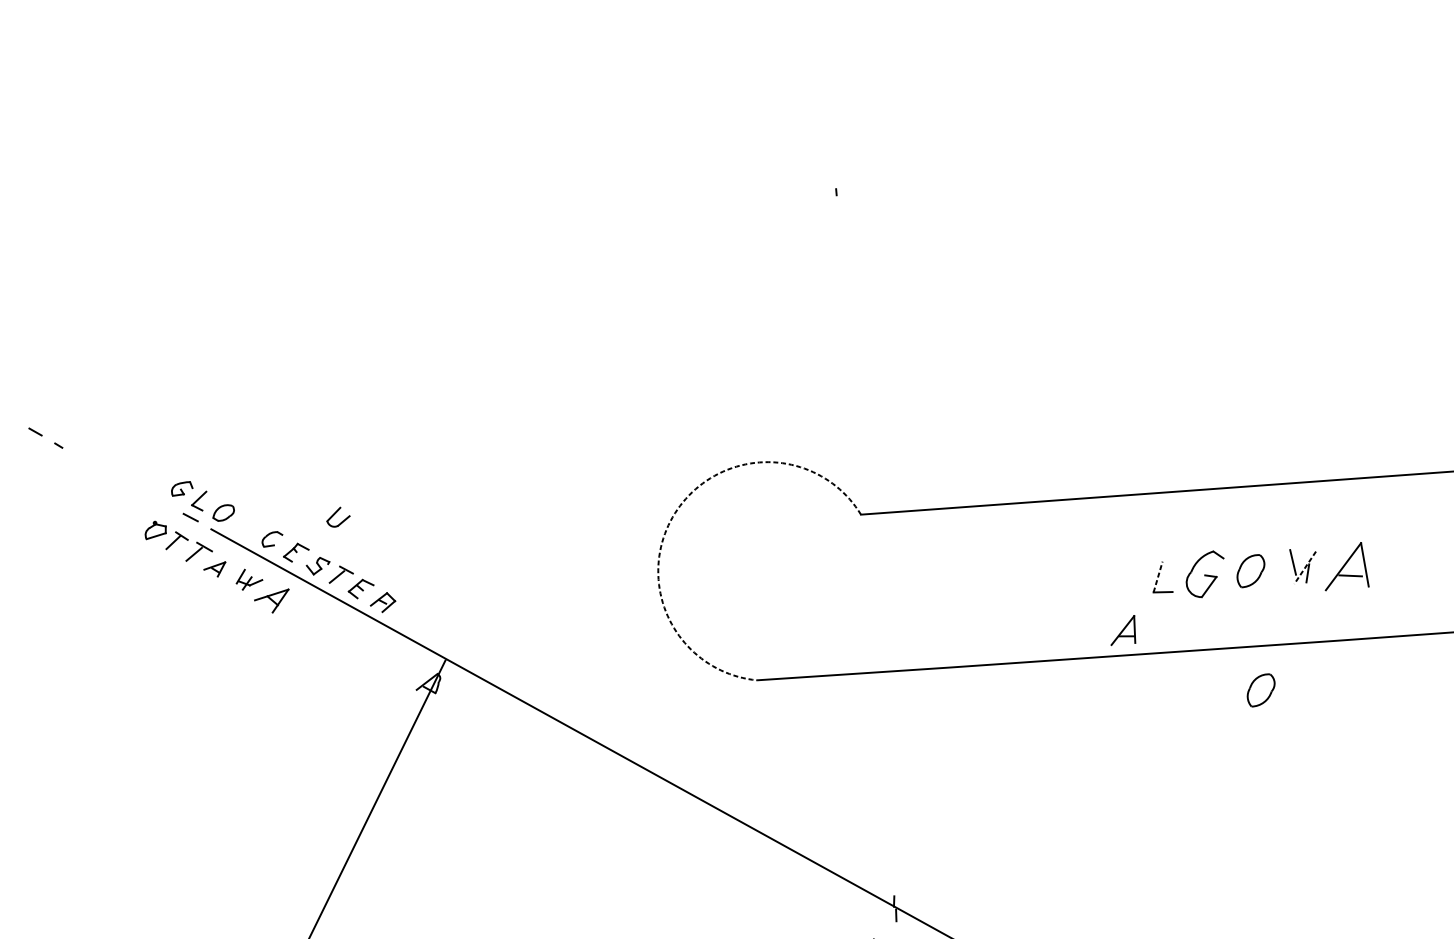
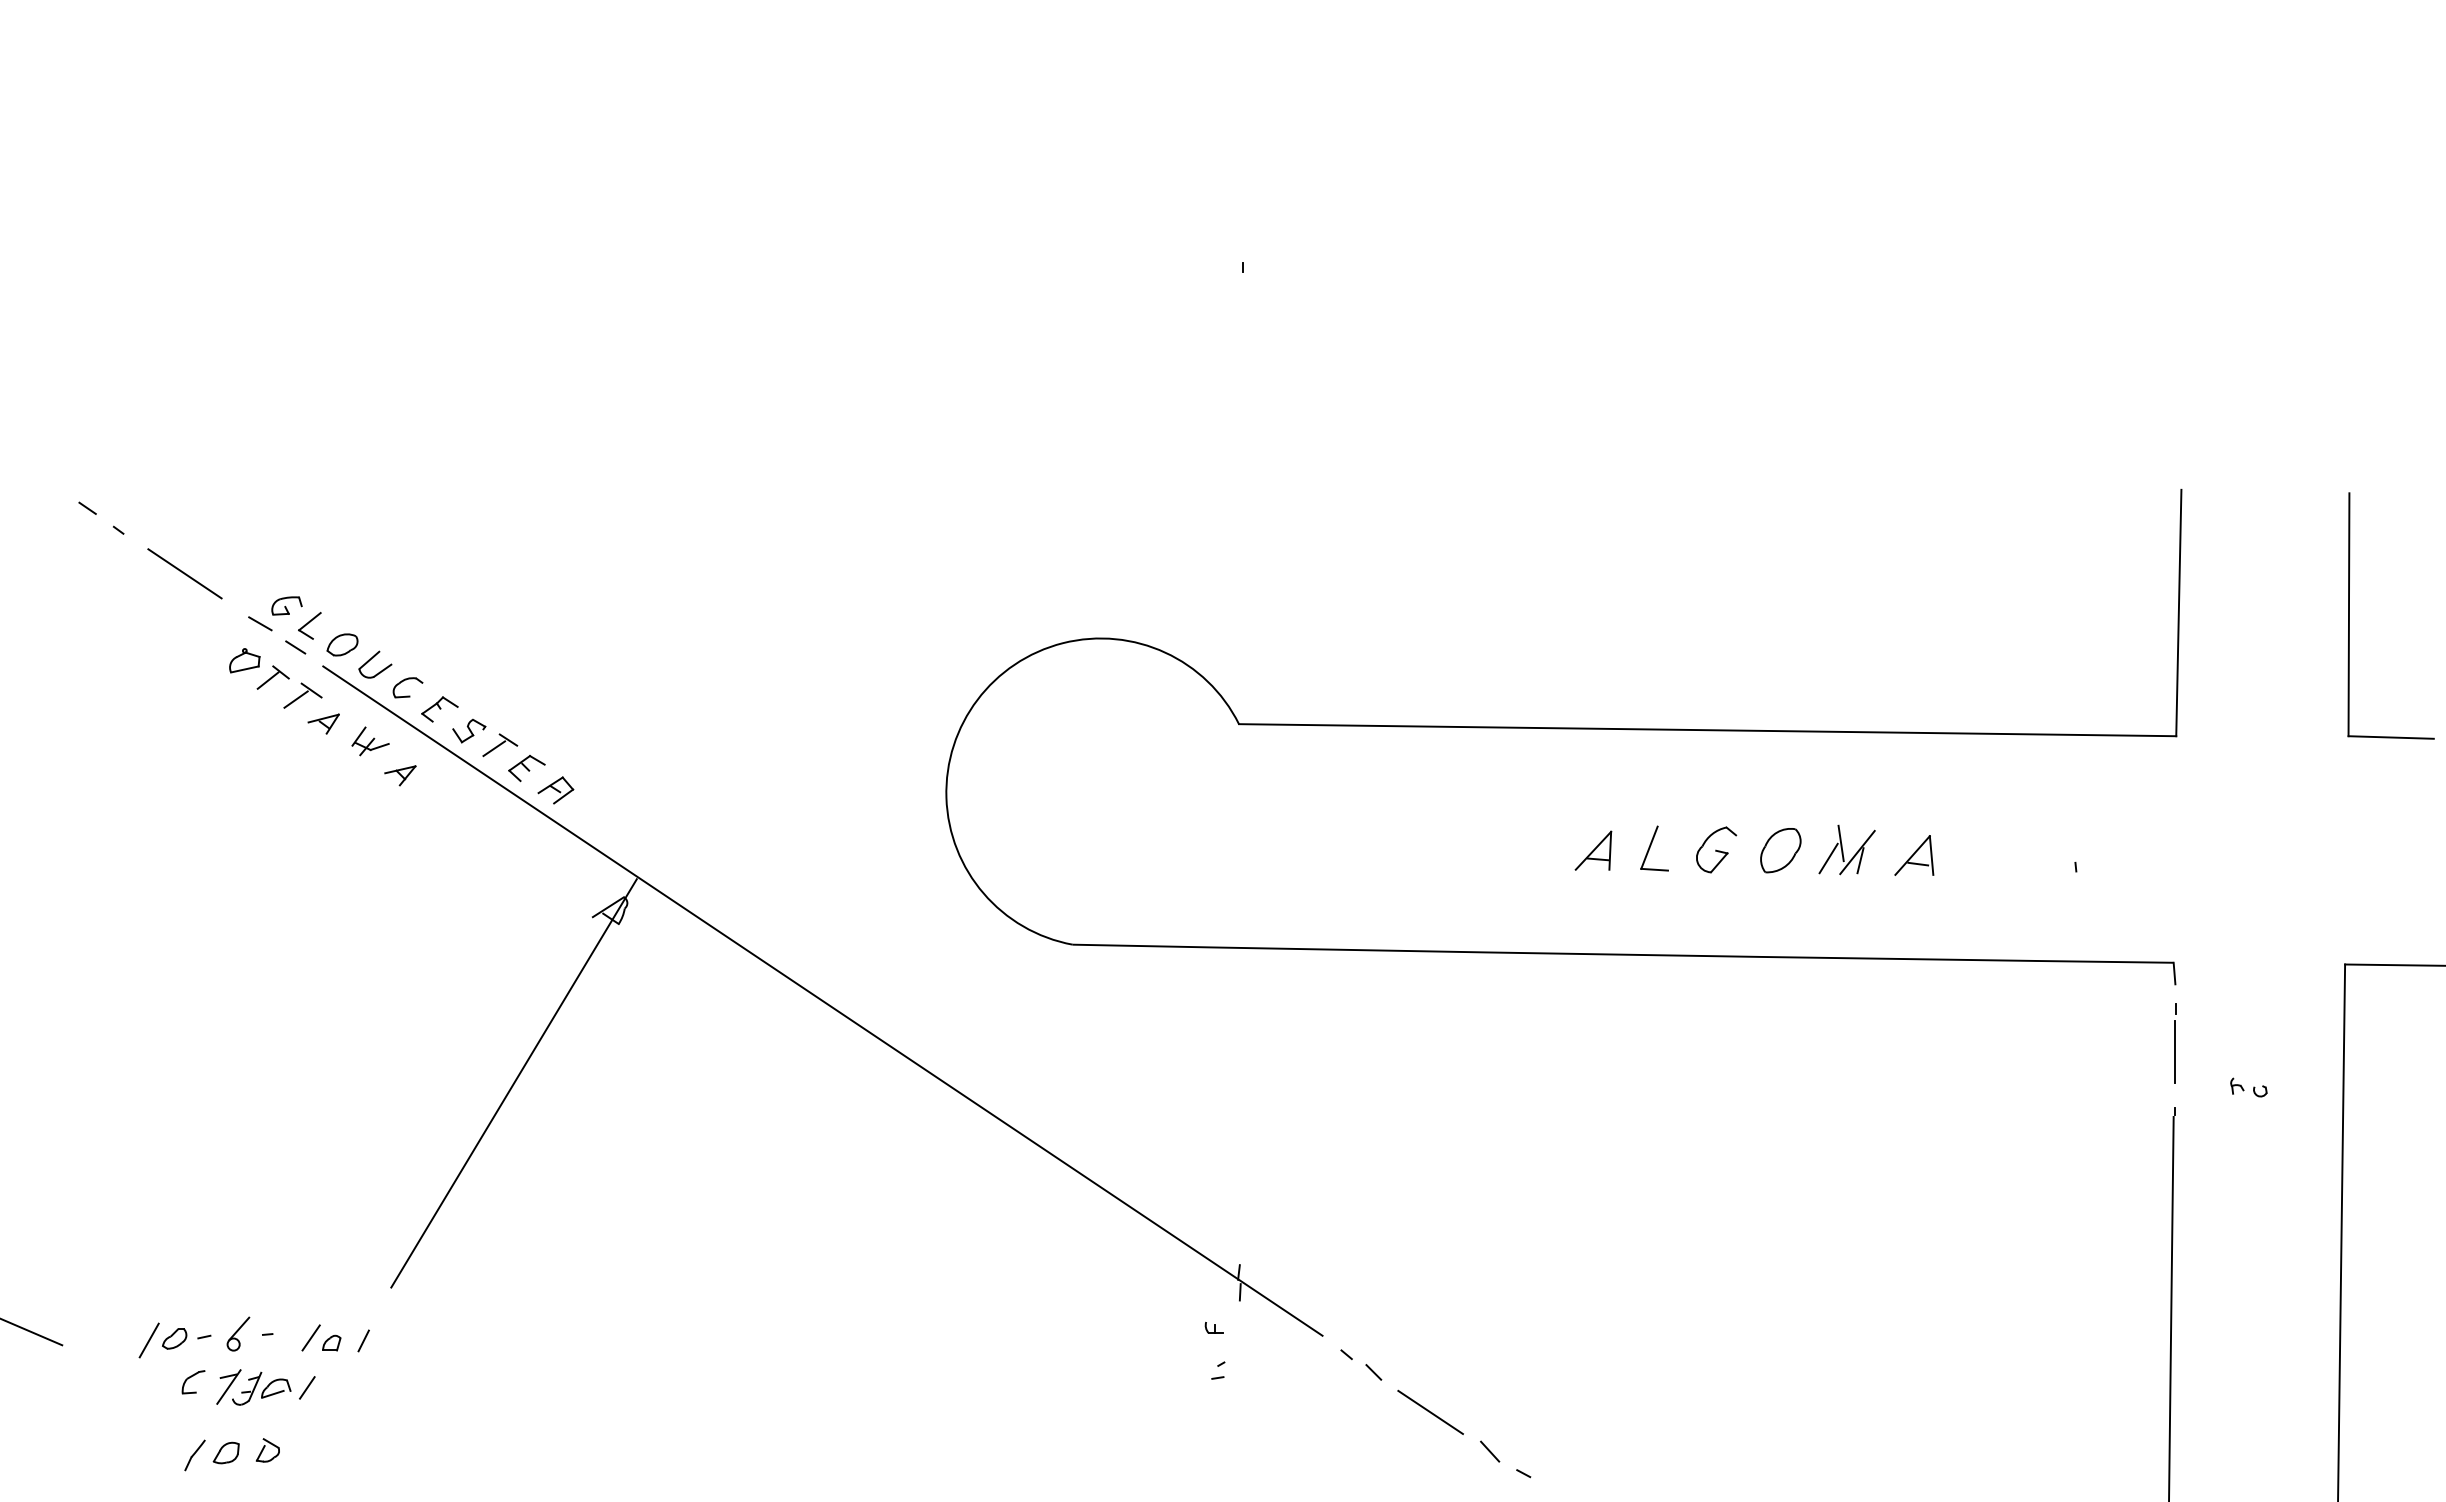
line: (107, 472) -> (184, 573), added
line: (164, 502) -> (260, 623), added
part: (336, 512) -> (373, 658), moved
arc: (674, 513) -> (977, 699), dashed -> solid
part: (1345, 566) -> (1914, 855), size x0.62
line: (1305, 567) -> (1857, 852), dashed -> solid
line: (1285, 573) -> (1828, 858), added
part: (1205, 574) -> (1716, 849), size x0.71
line: (1158, 576) -> (1649, 847), dashed -> solid
part: (272, 601) -> (400, 775), size x0.62
part: (1122, 630) -> (1593, 850), moved
part: (1260, 690) -> (1780, 1019), removed

